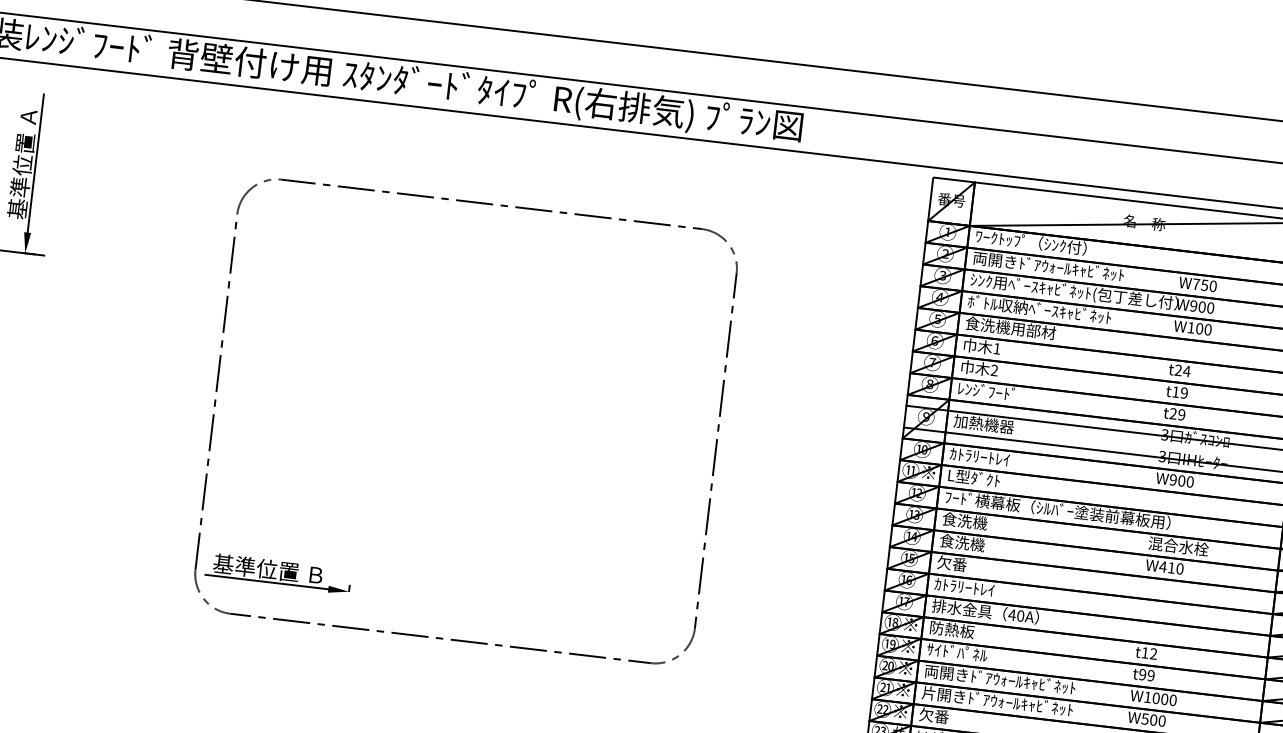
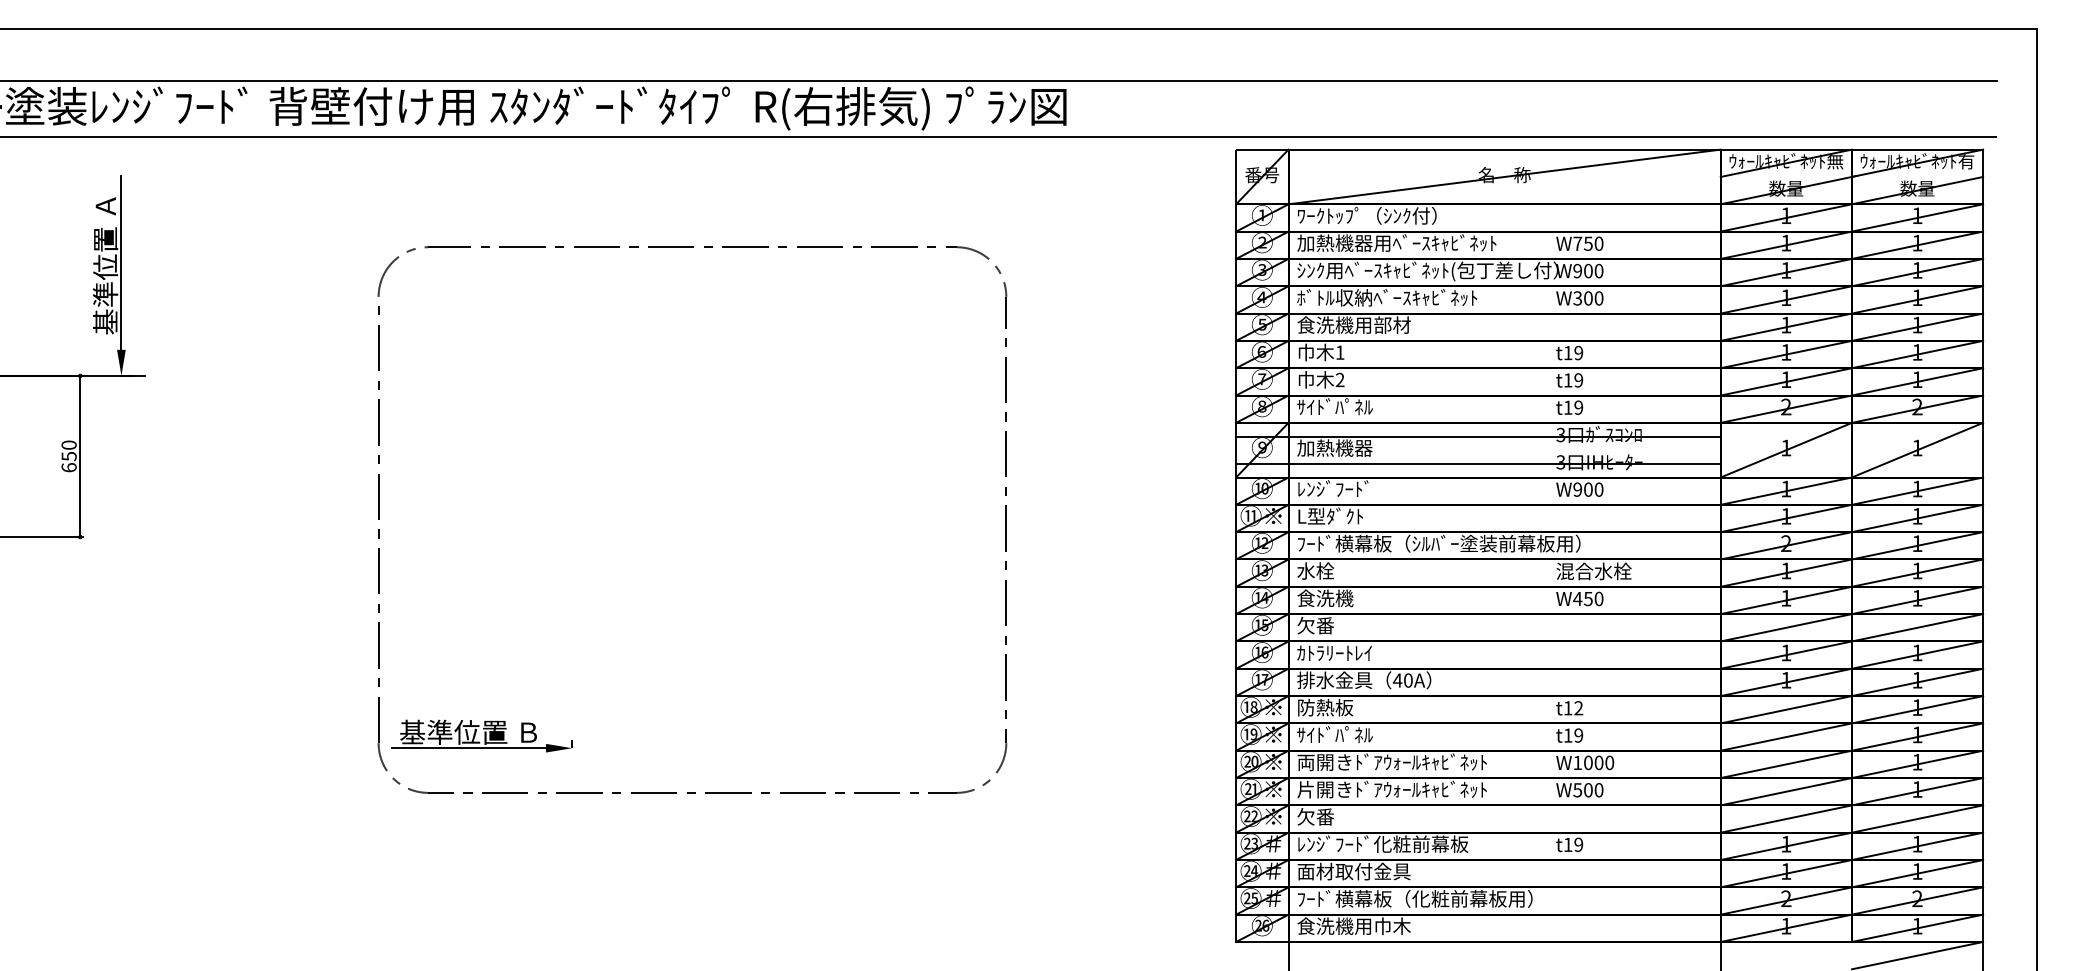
text: (1052, 266) -> (1396, 242), 両開きﾄﾞｱｳｫｰﾙｷｬﾋﾞﾈｯﾄ -> 加熱機器用ﾍﾞｰｽｷｬﾋﾞﾈｯﾄ
text: (1190, 327) -> (1577, 298), W100 -> W300
text: (1182, 370) -> (1573, 352), t24 -> t19
text: (987, 391) -> (1334, 406), ﾚﾝｼﾞﾌｰﾄﾞ -> ｻｲﾄﾞﾊﾟﾈﾙ
text: (1172, 413) -> (1567, 407), t29 -> t19
text: (979, 456) -> (1334, 488), ｶﾄﾗﾘｰﾄﾚｲ -> ﾚﾝｼﾞﾌｰﾄﾞ
text: (965, 520) -> (1325, 570), 食洗機 -> 水栓
text: (1170, 568) -> (1587, 599), W410 -> W450
text: (1142, 674) -> (1567, 735), t99 -> t19

